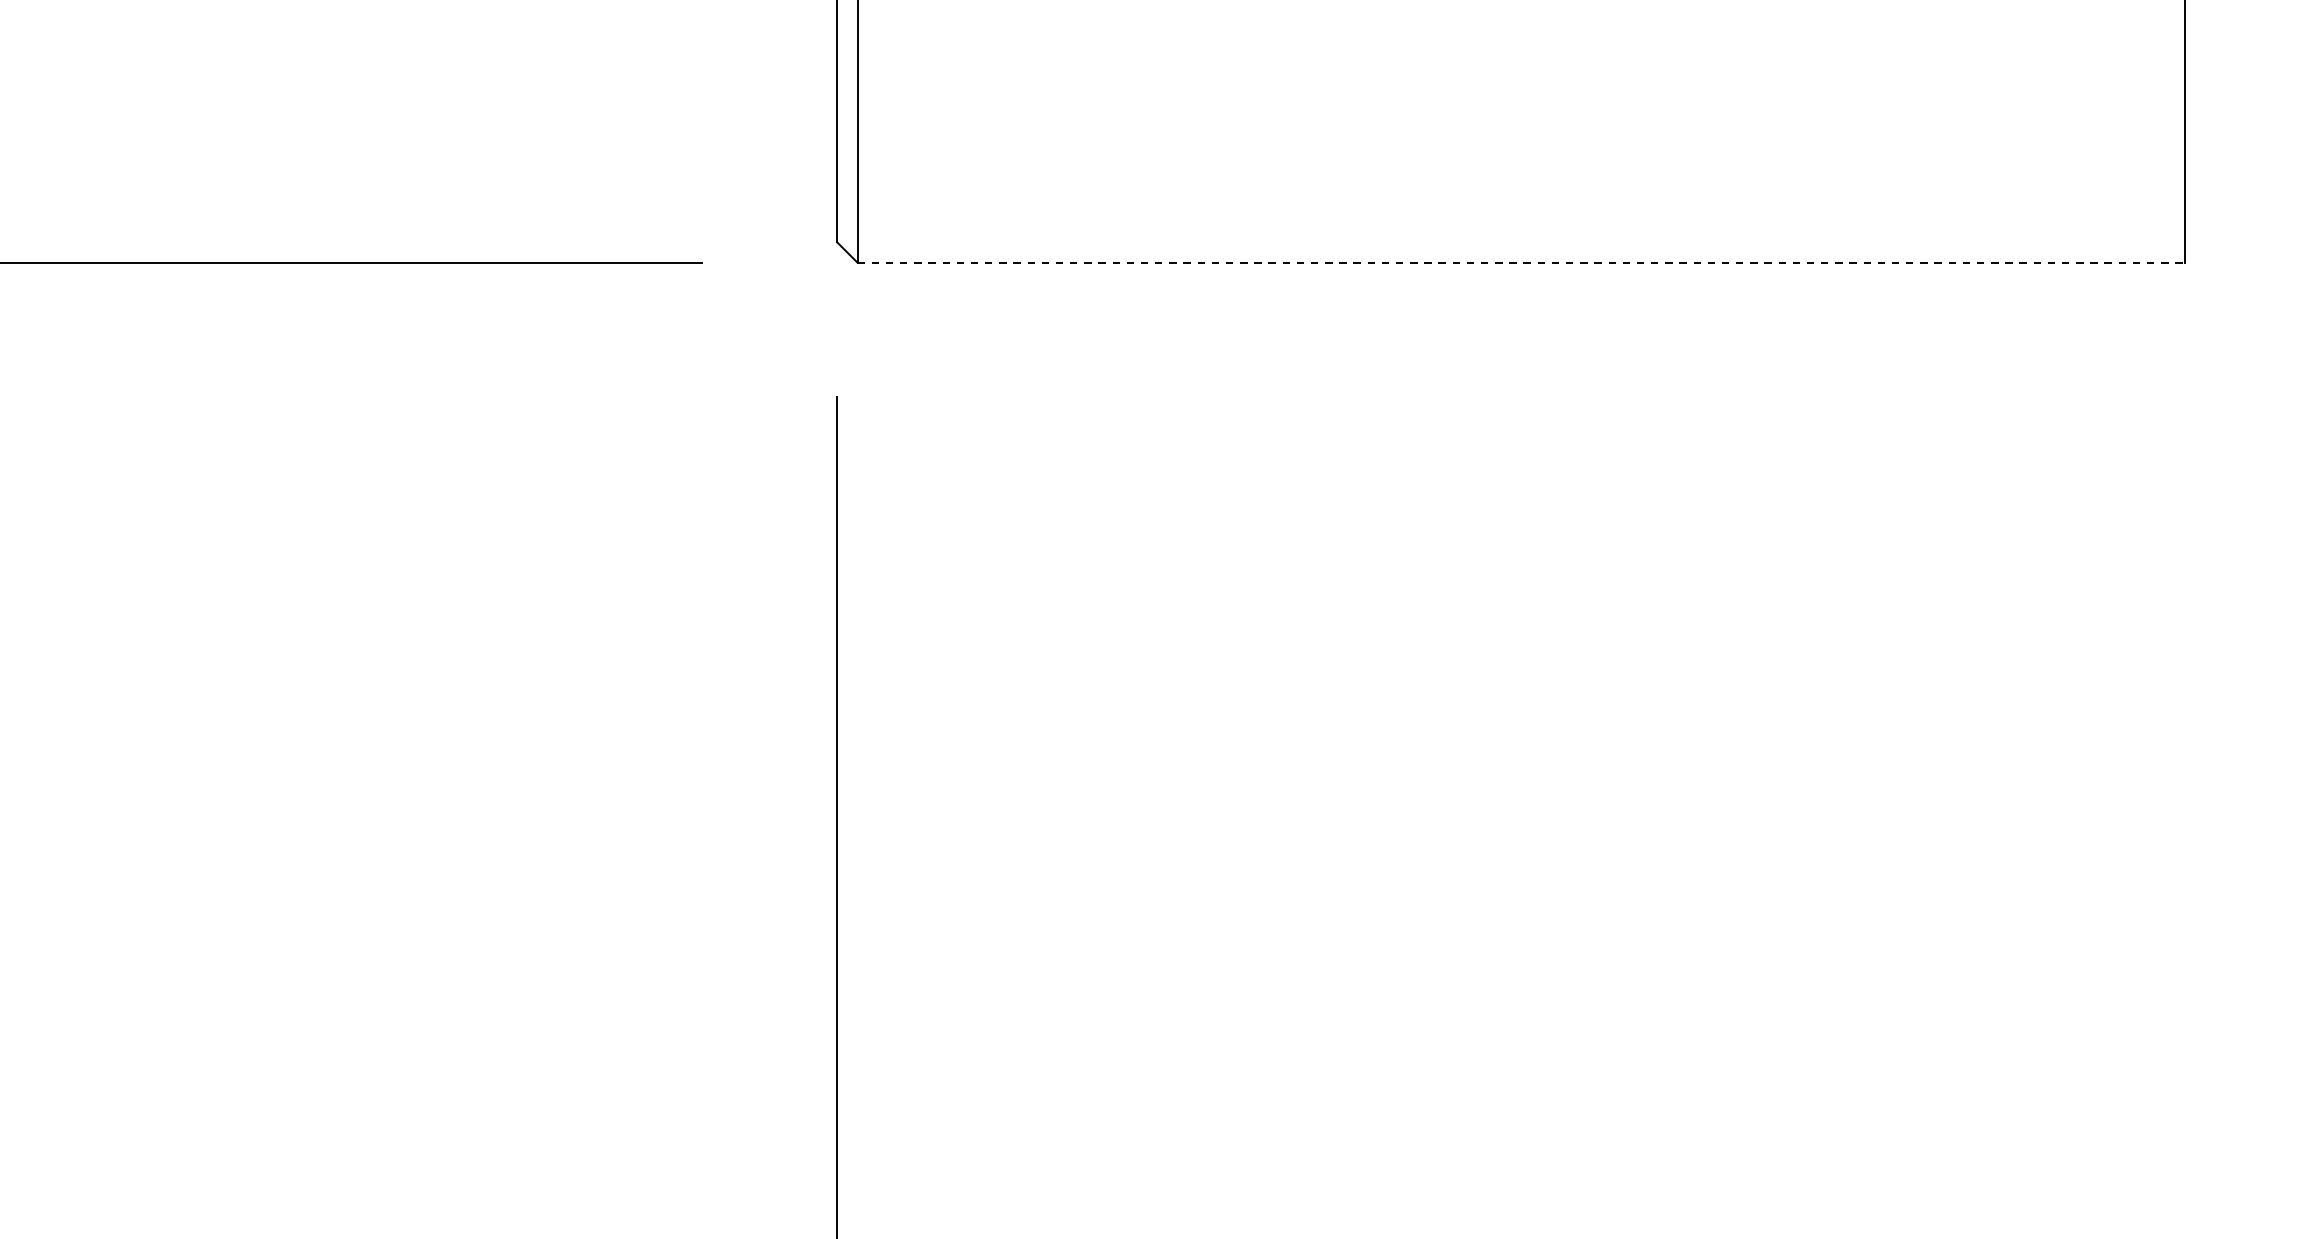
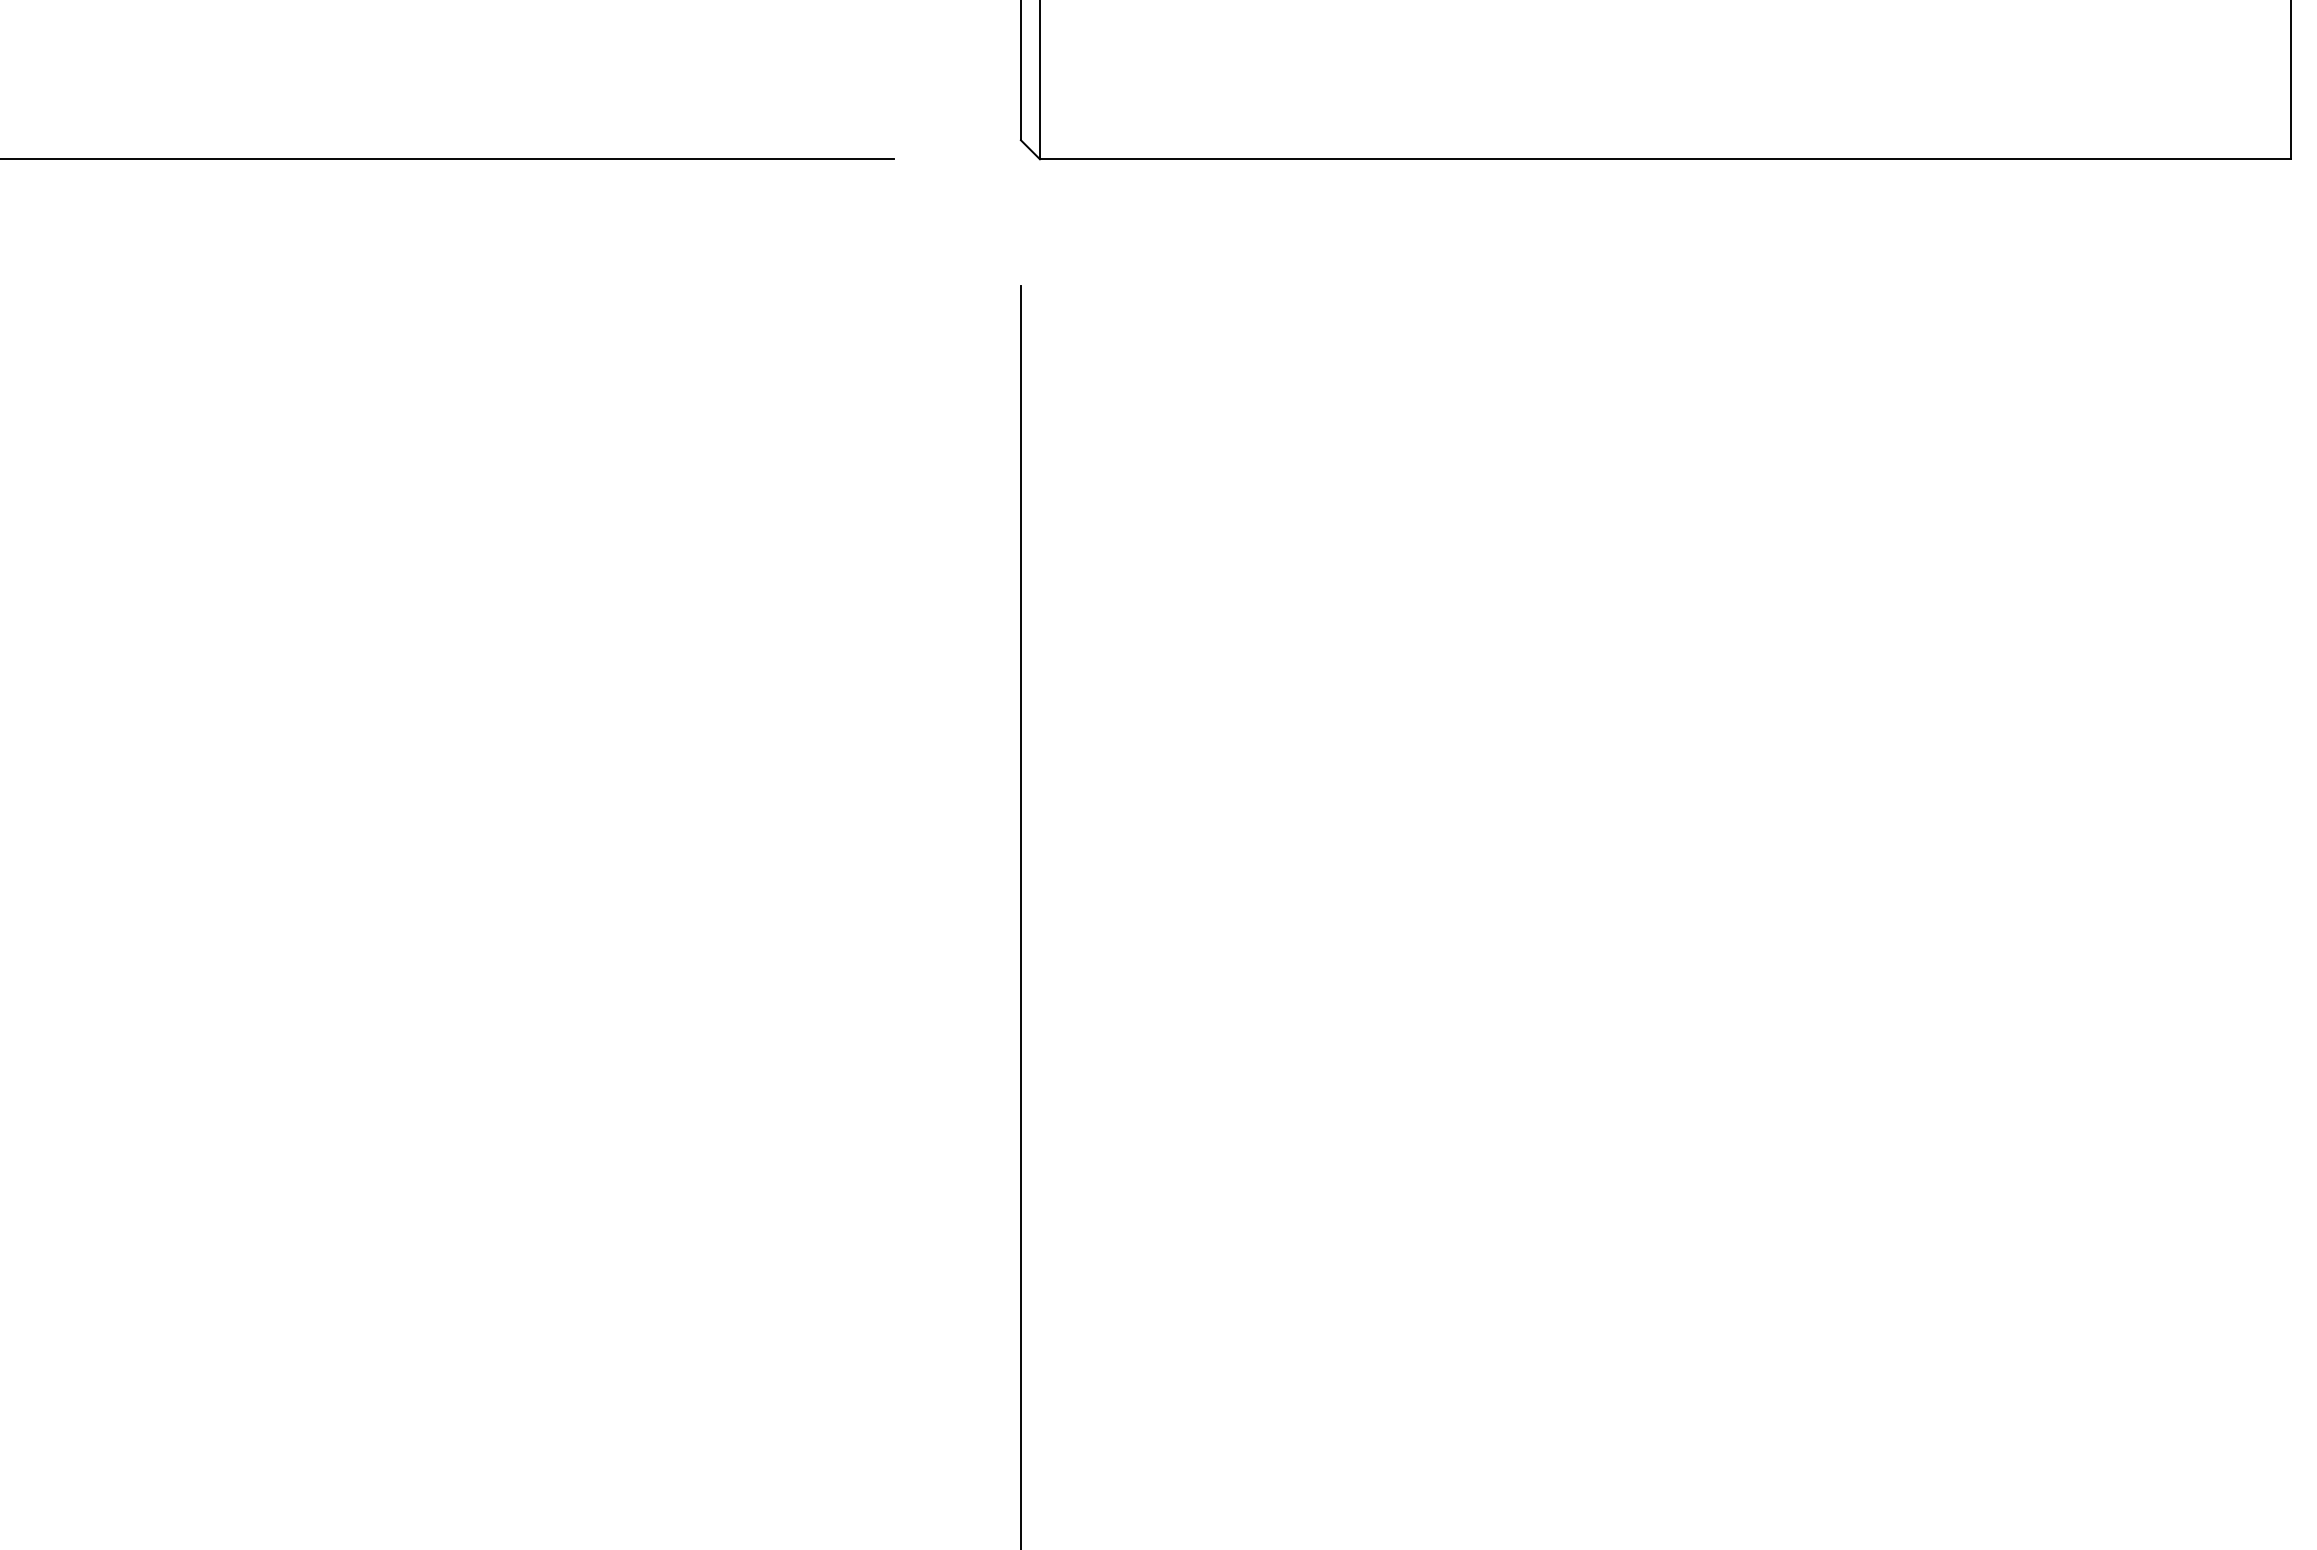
line: (1521, 262) -> (1665, 159), dashed -> solid

